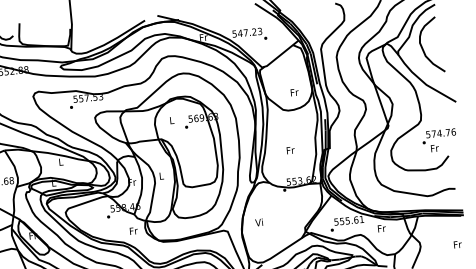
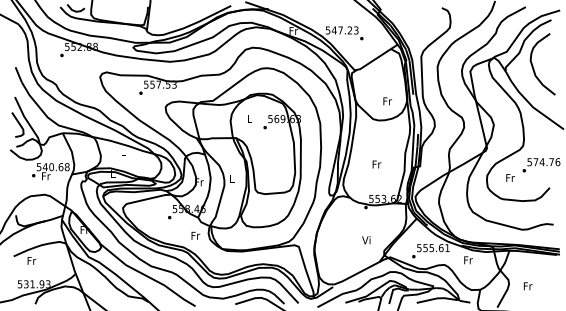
text: (434, 147) -> (510, 177), moved
text: (259, 222) -> (366, 240), moved
text: (457, 244) -> (527, 286), moved

